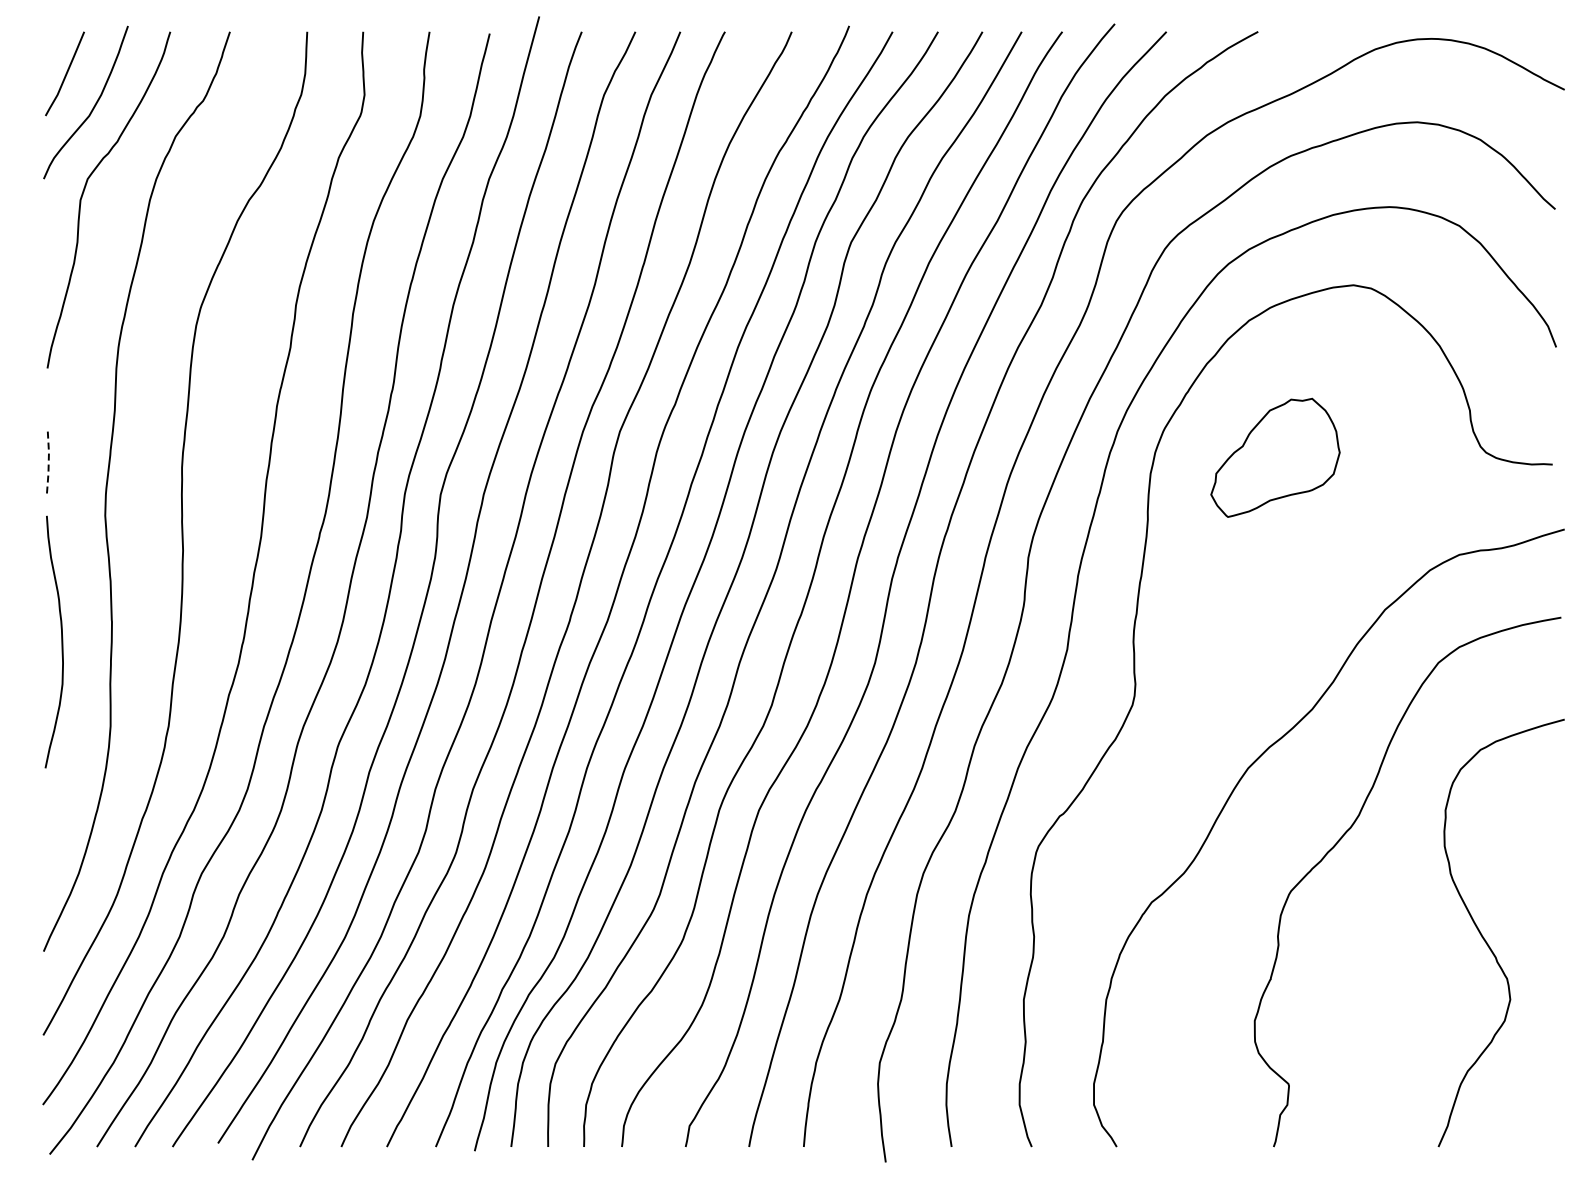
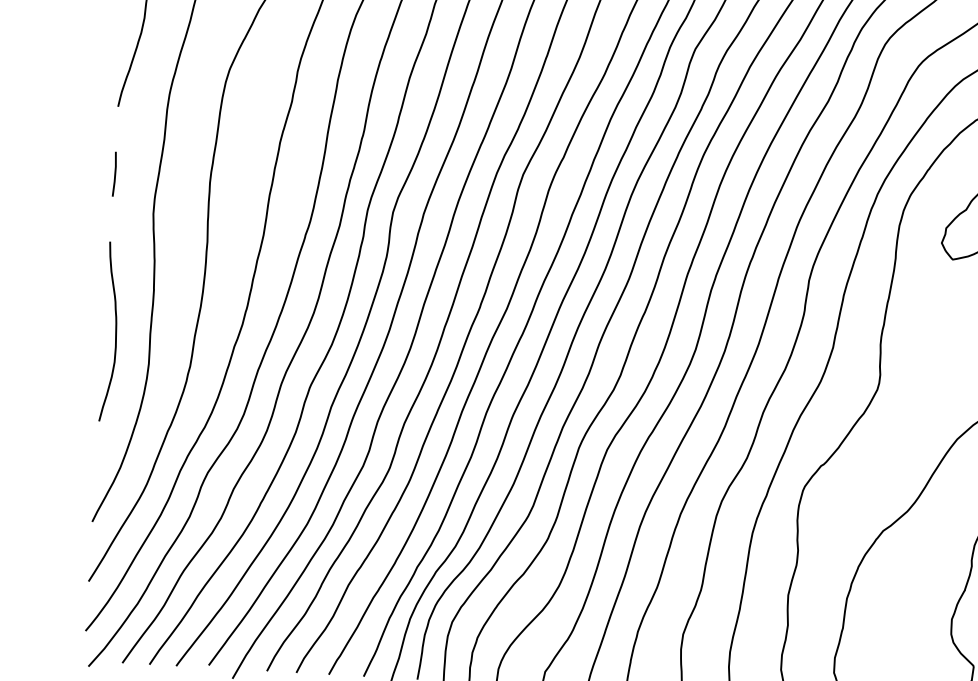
line: (48, 463) -> (115, 174), dashed -> solid
curve: (61, 641) -> (115, 331), moved

